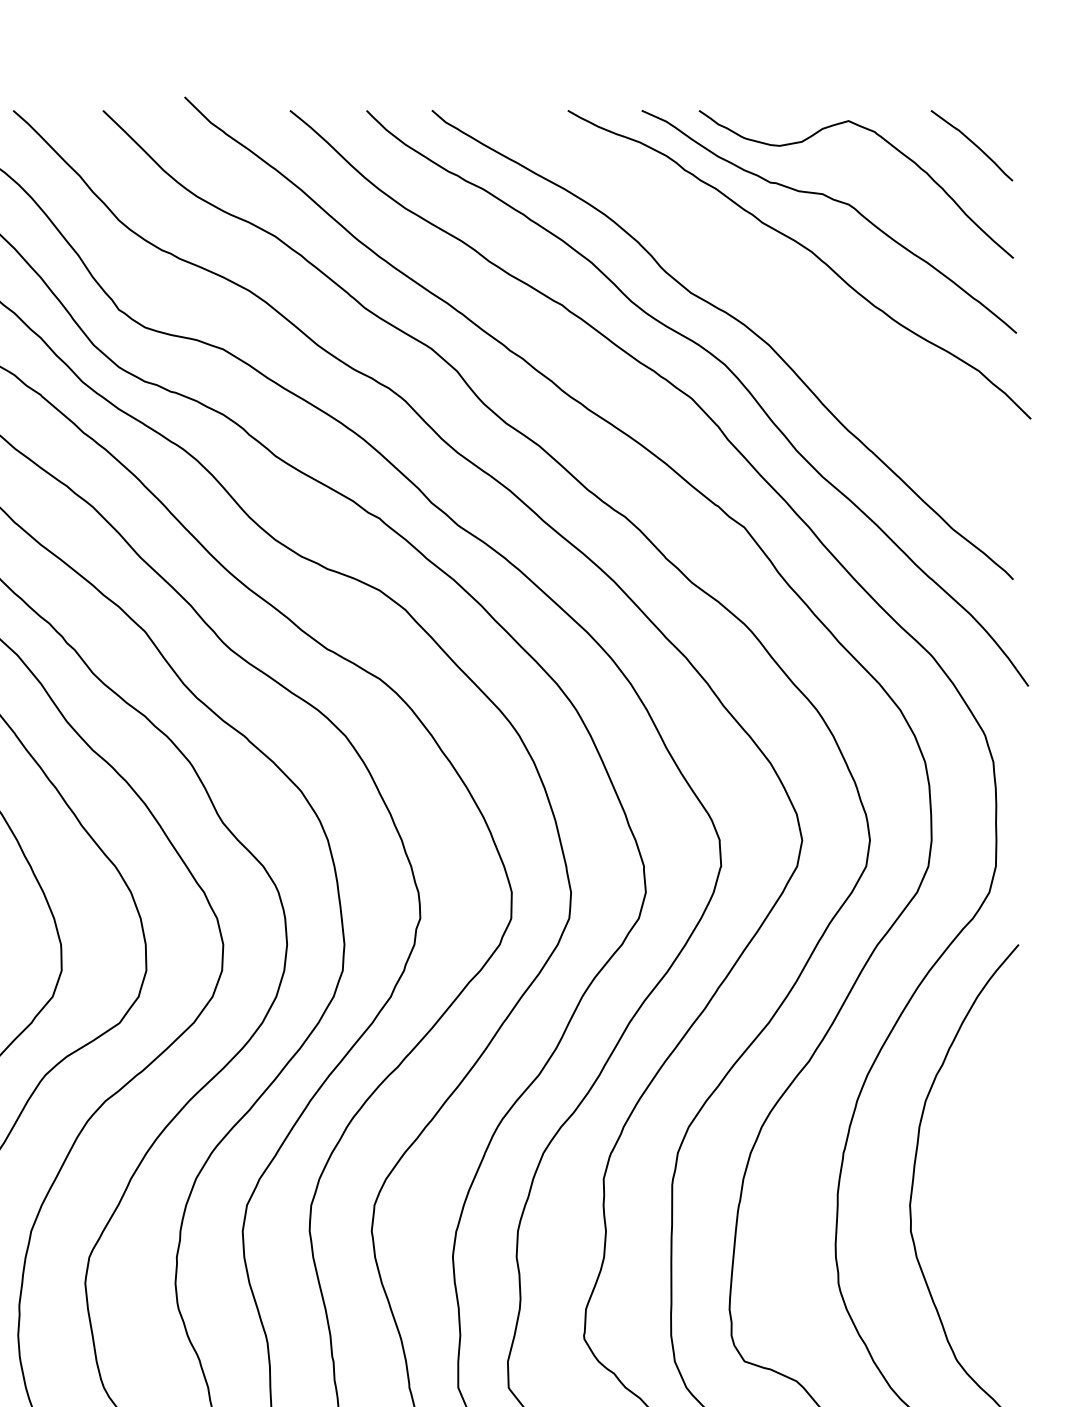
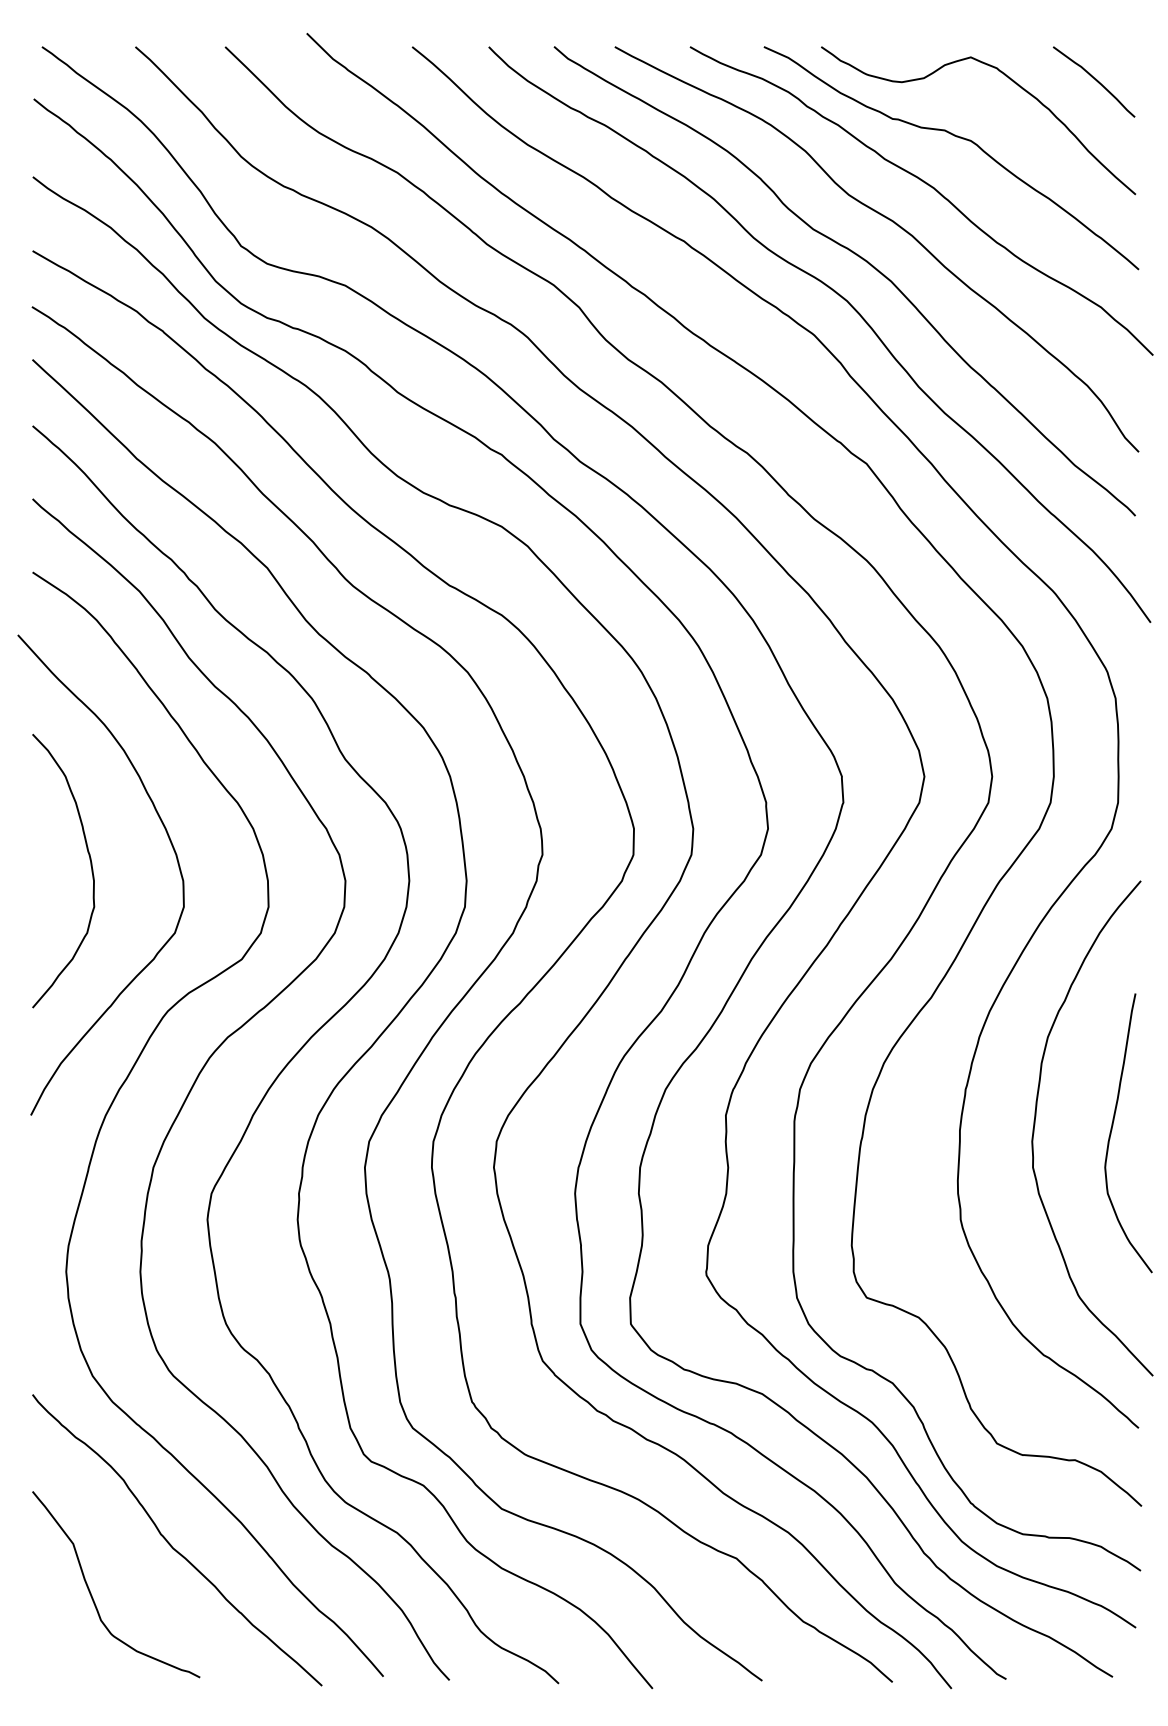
curve: (774, 289) -> (896, 225), added
curve: (990, 1194) -> (1112, 1130), added

